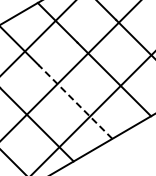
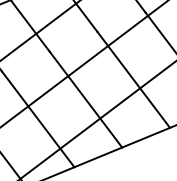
line: (75, 101) -> (85, 99), dashed -> solid

